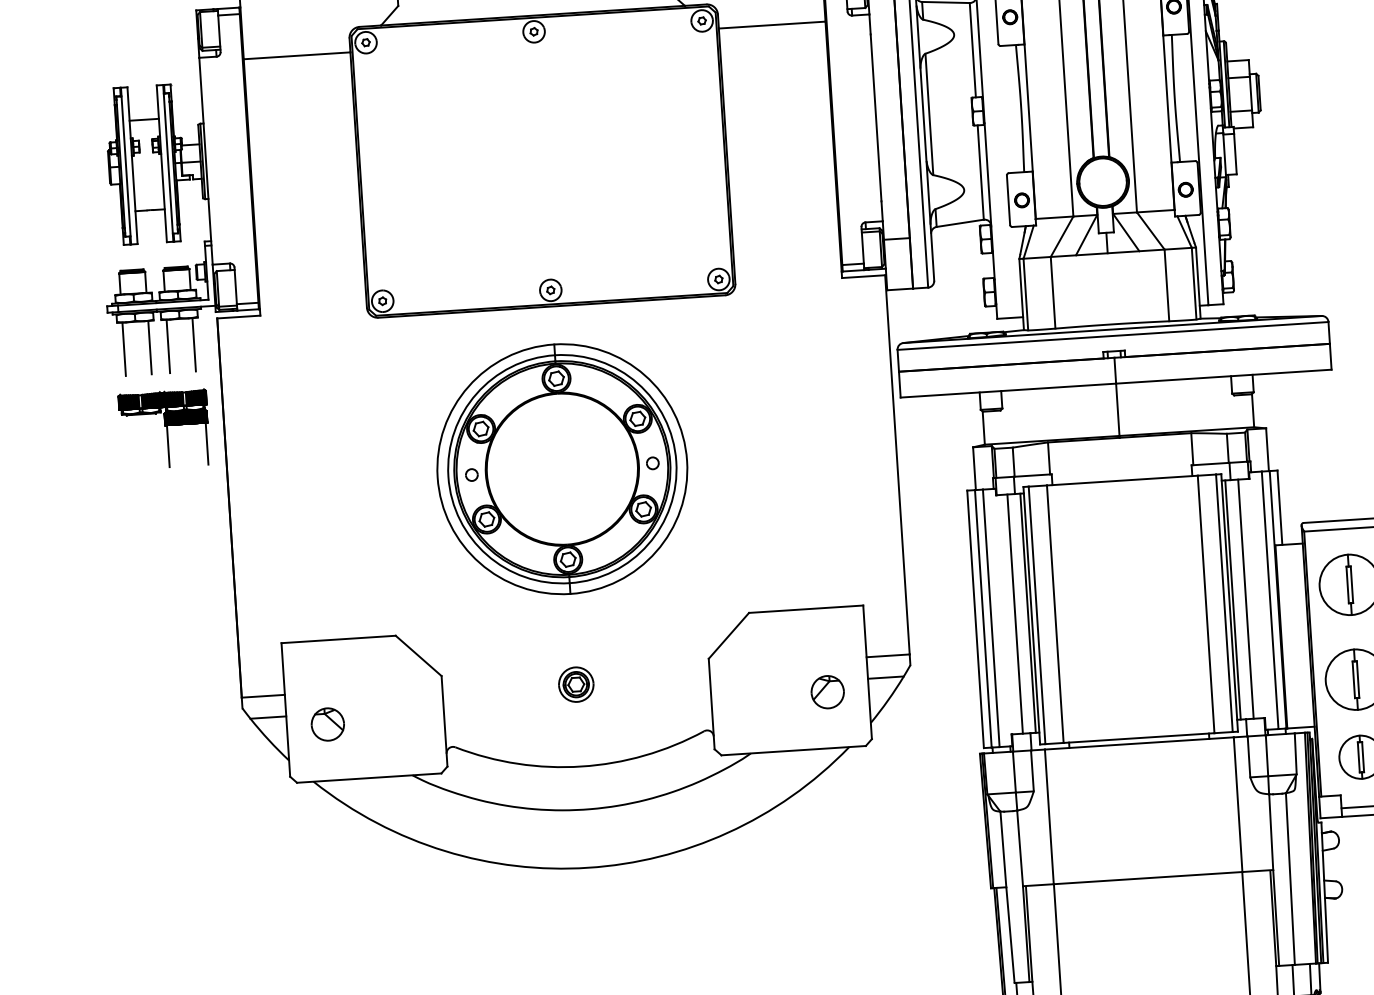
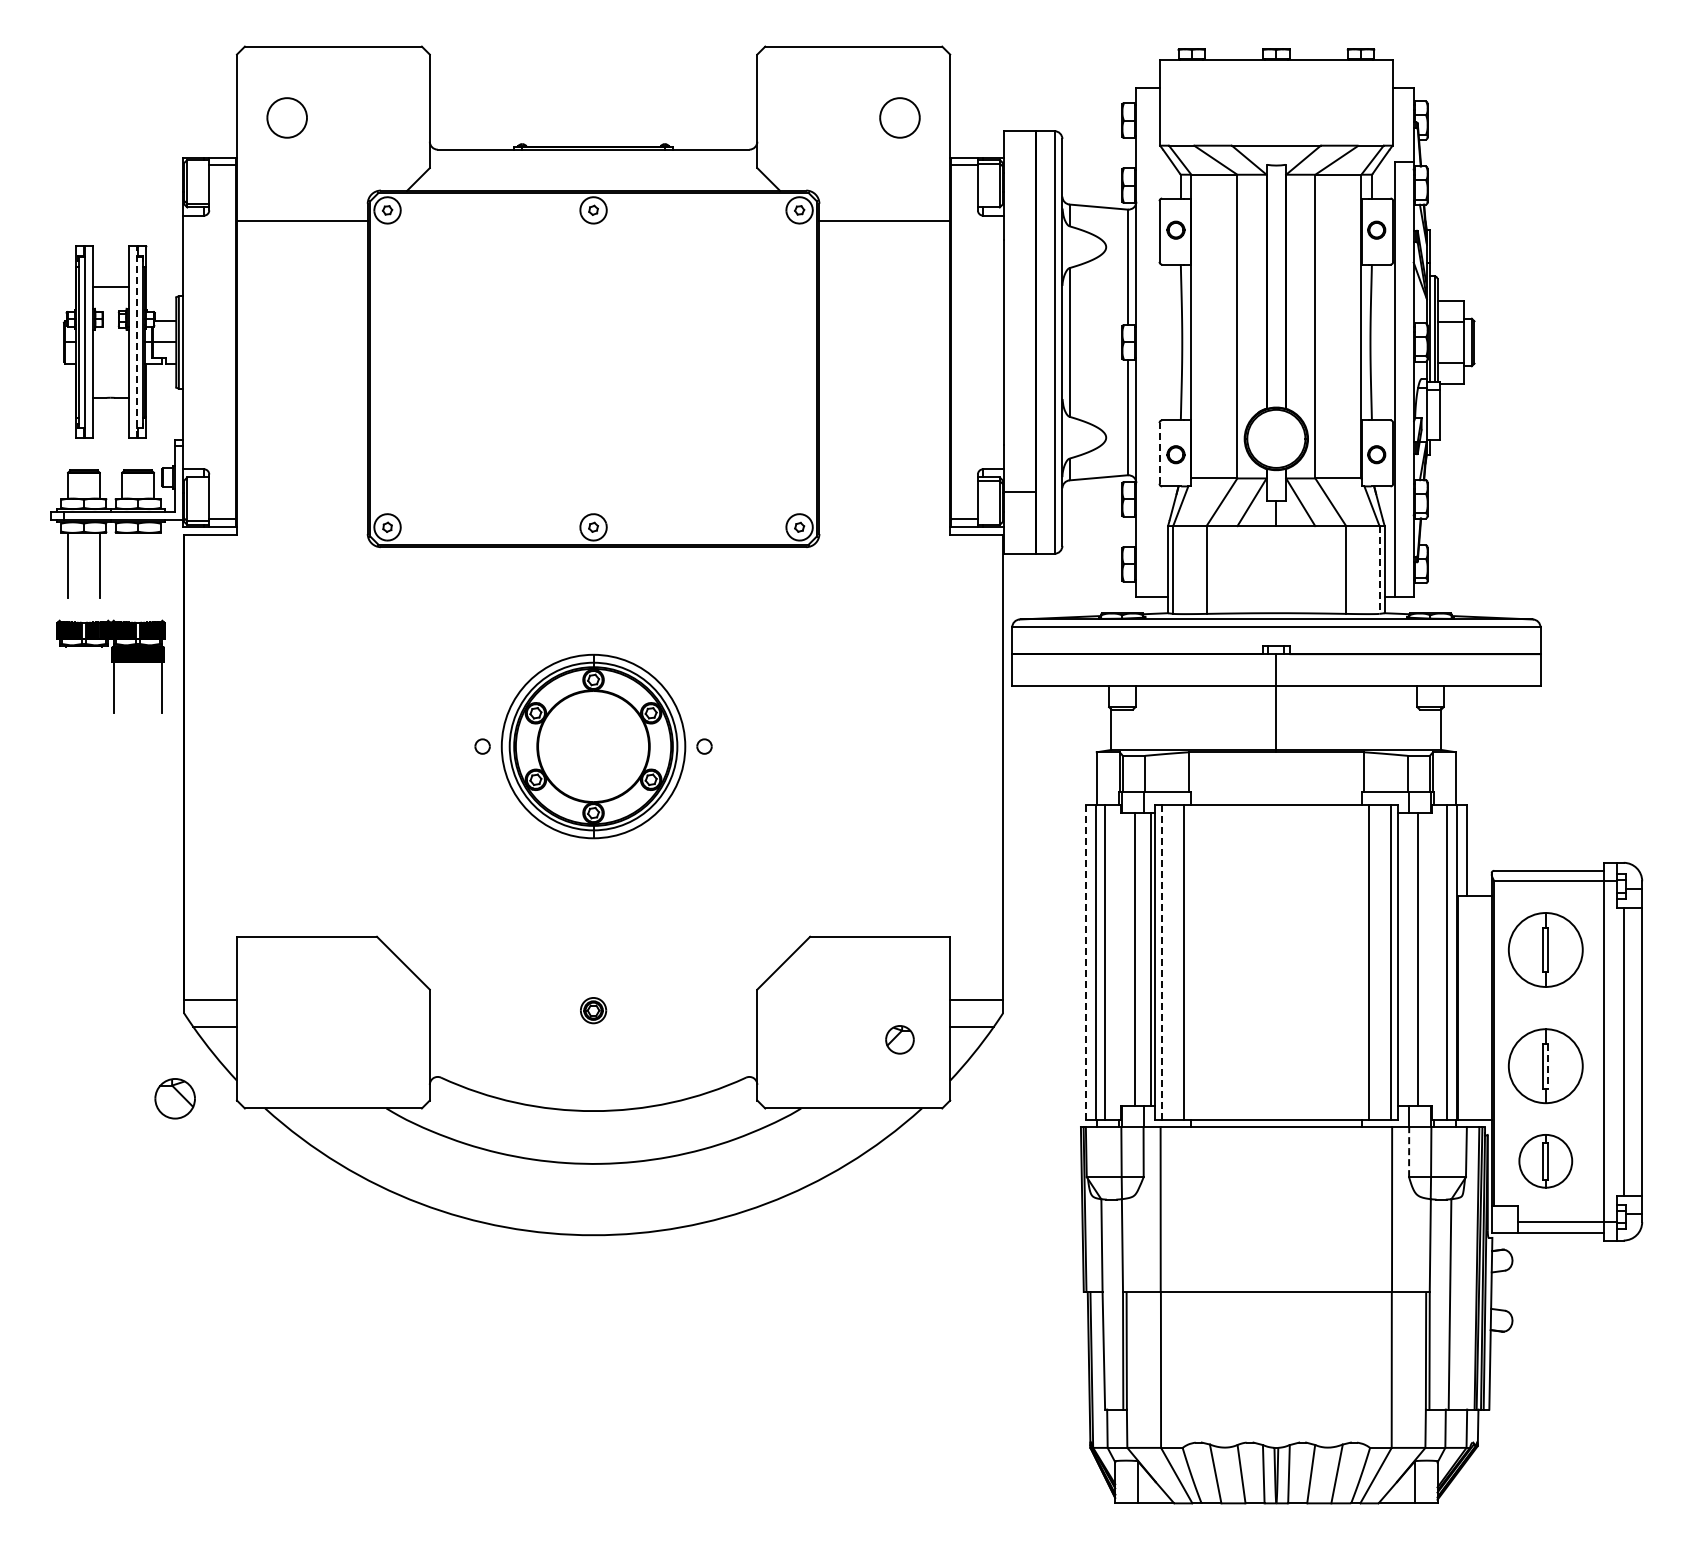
line: (168, 162) -> (136, 341), solid -> dashed
line: (1008, 199) -> (1159, 452), solid -> dashed
line: (1194, 283) -> (1379, 569), solid -> dashed
line: (193, 344) -> (153, 565), removed
line: (168, 346) -> (122, 565), removed
part: (562, 469) -> (593, 746), size x0.6
line: (1233, 599) -> (1402, 958), removed
line: (1037, 615) -> (1161, 962), solid -> dashed
line: (975, 619) -> (1086, 962), solid -> dashed
line: (1358, 679) -> (1548, 1066), solid -> dashed
part: (576, 684) -> (593, 1010), size x0.6
part: (827, 691) -> (899, 1039), size x0.7
part: (327, 724) -> (174, 1098), moved
line: (1249, 756) -> (1409, 1151), solid -> dashed

